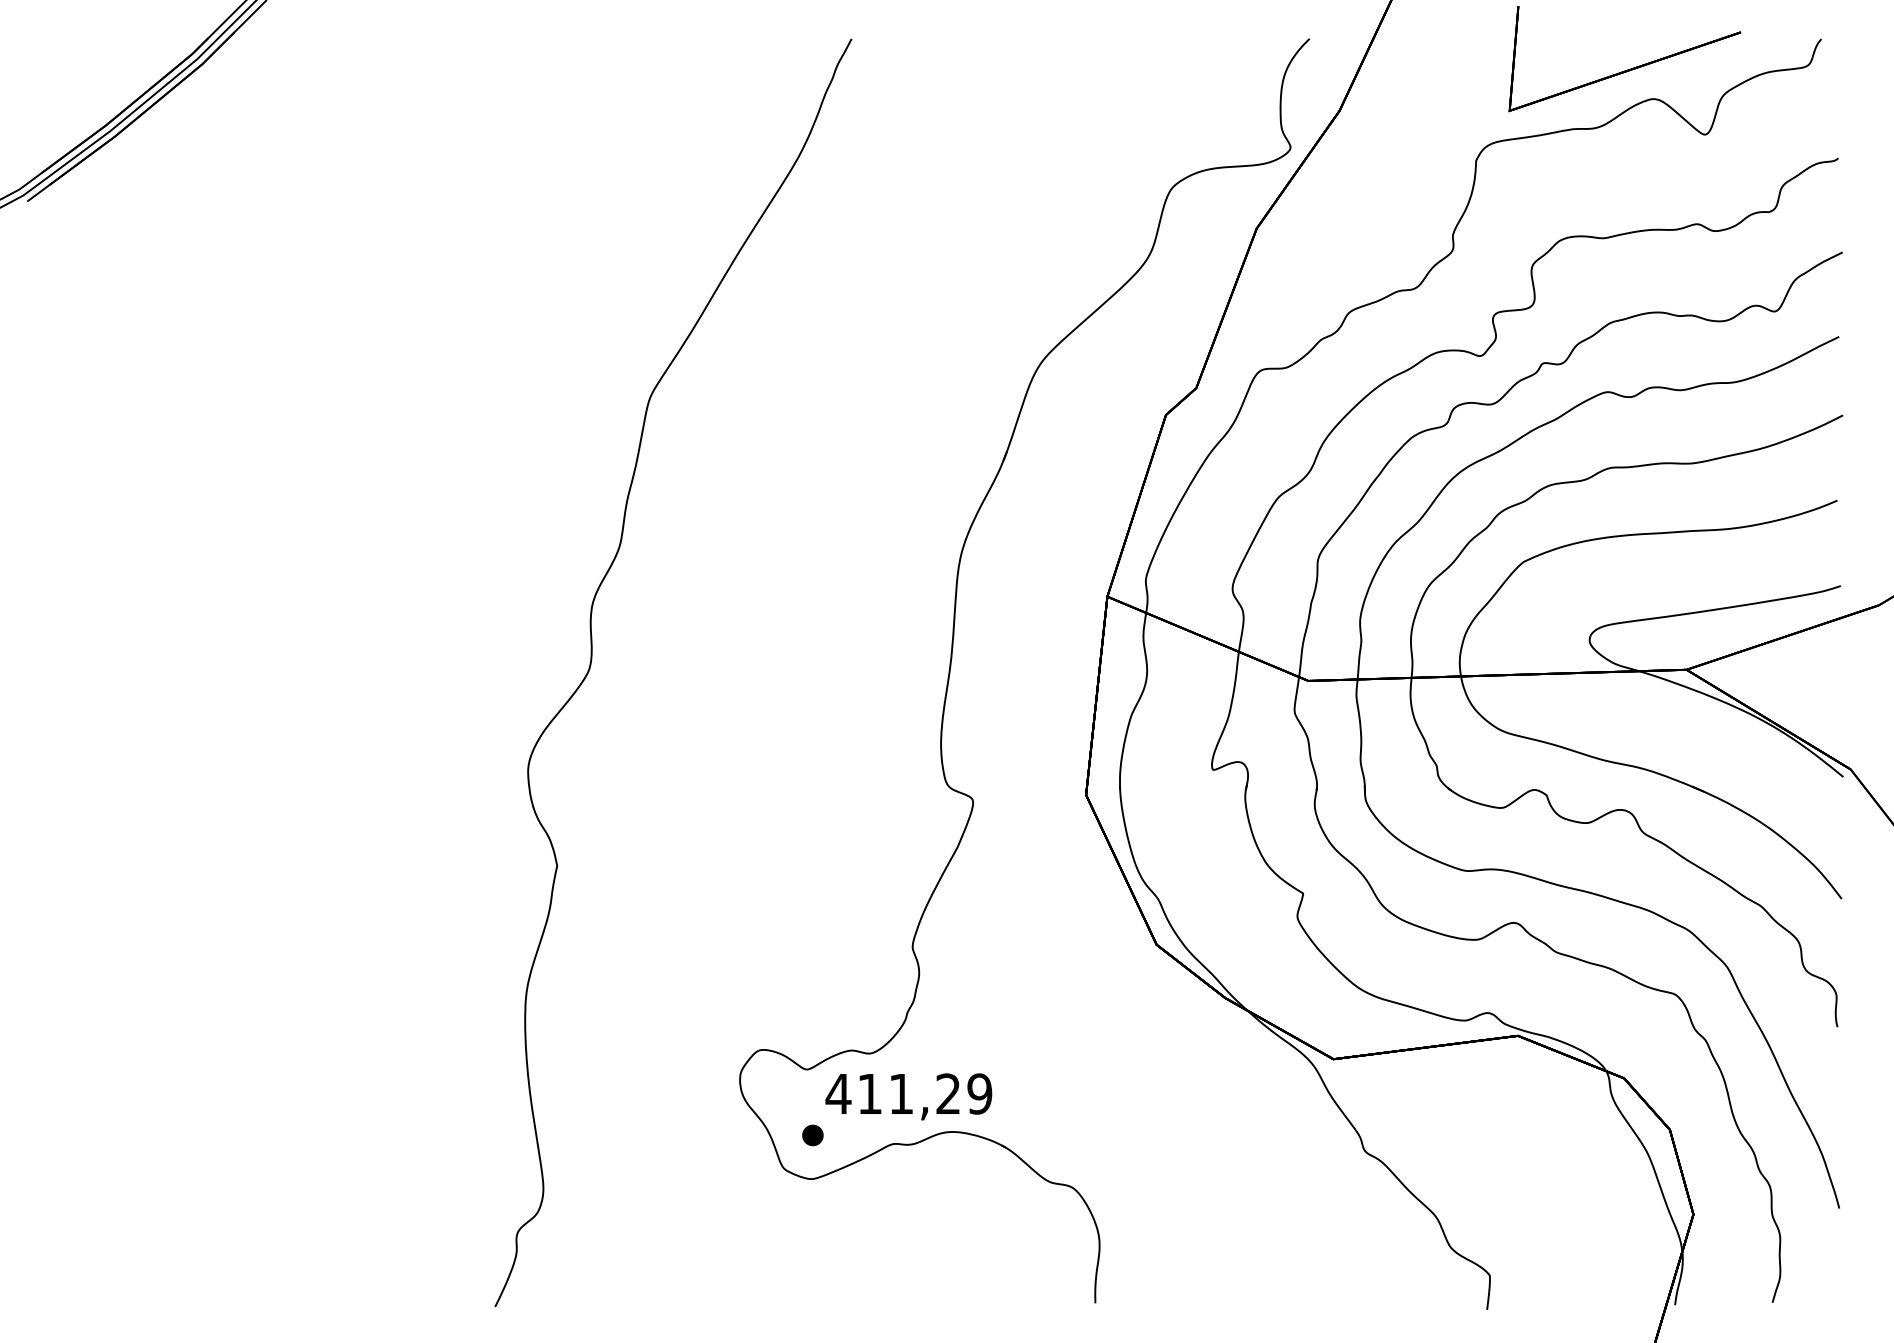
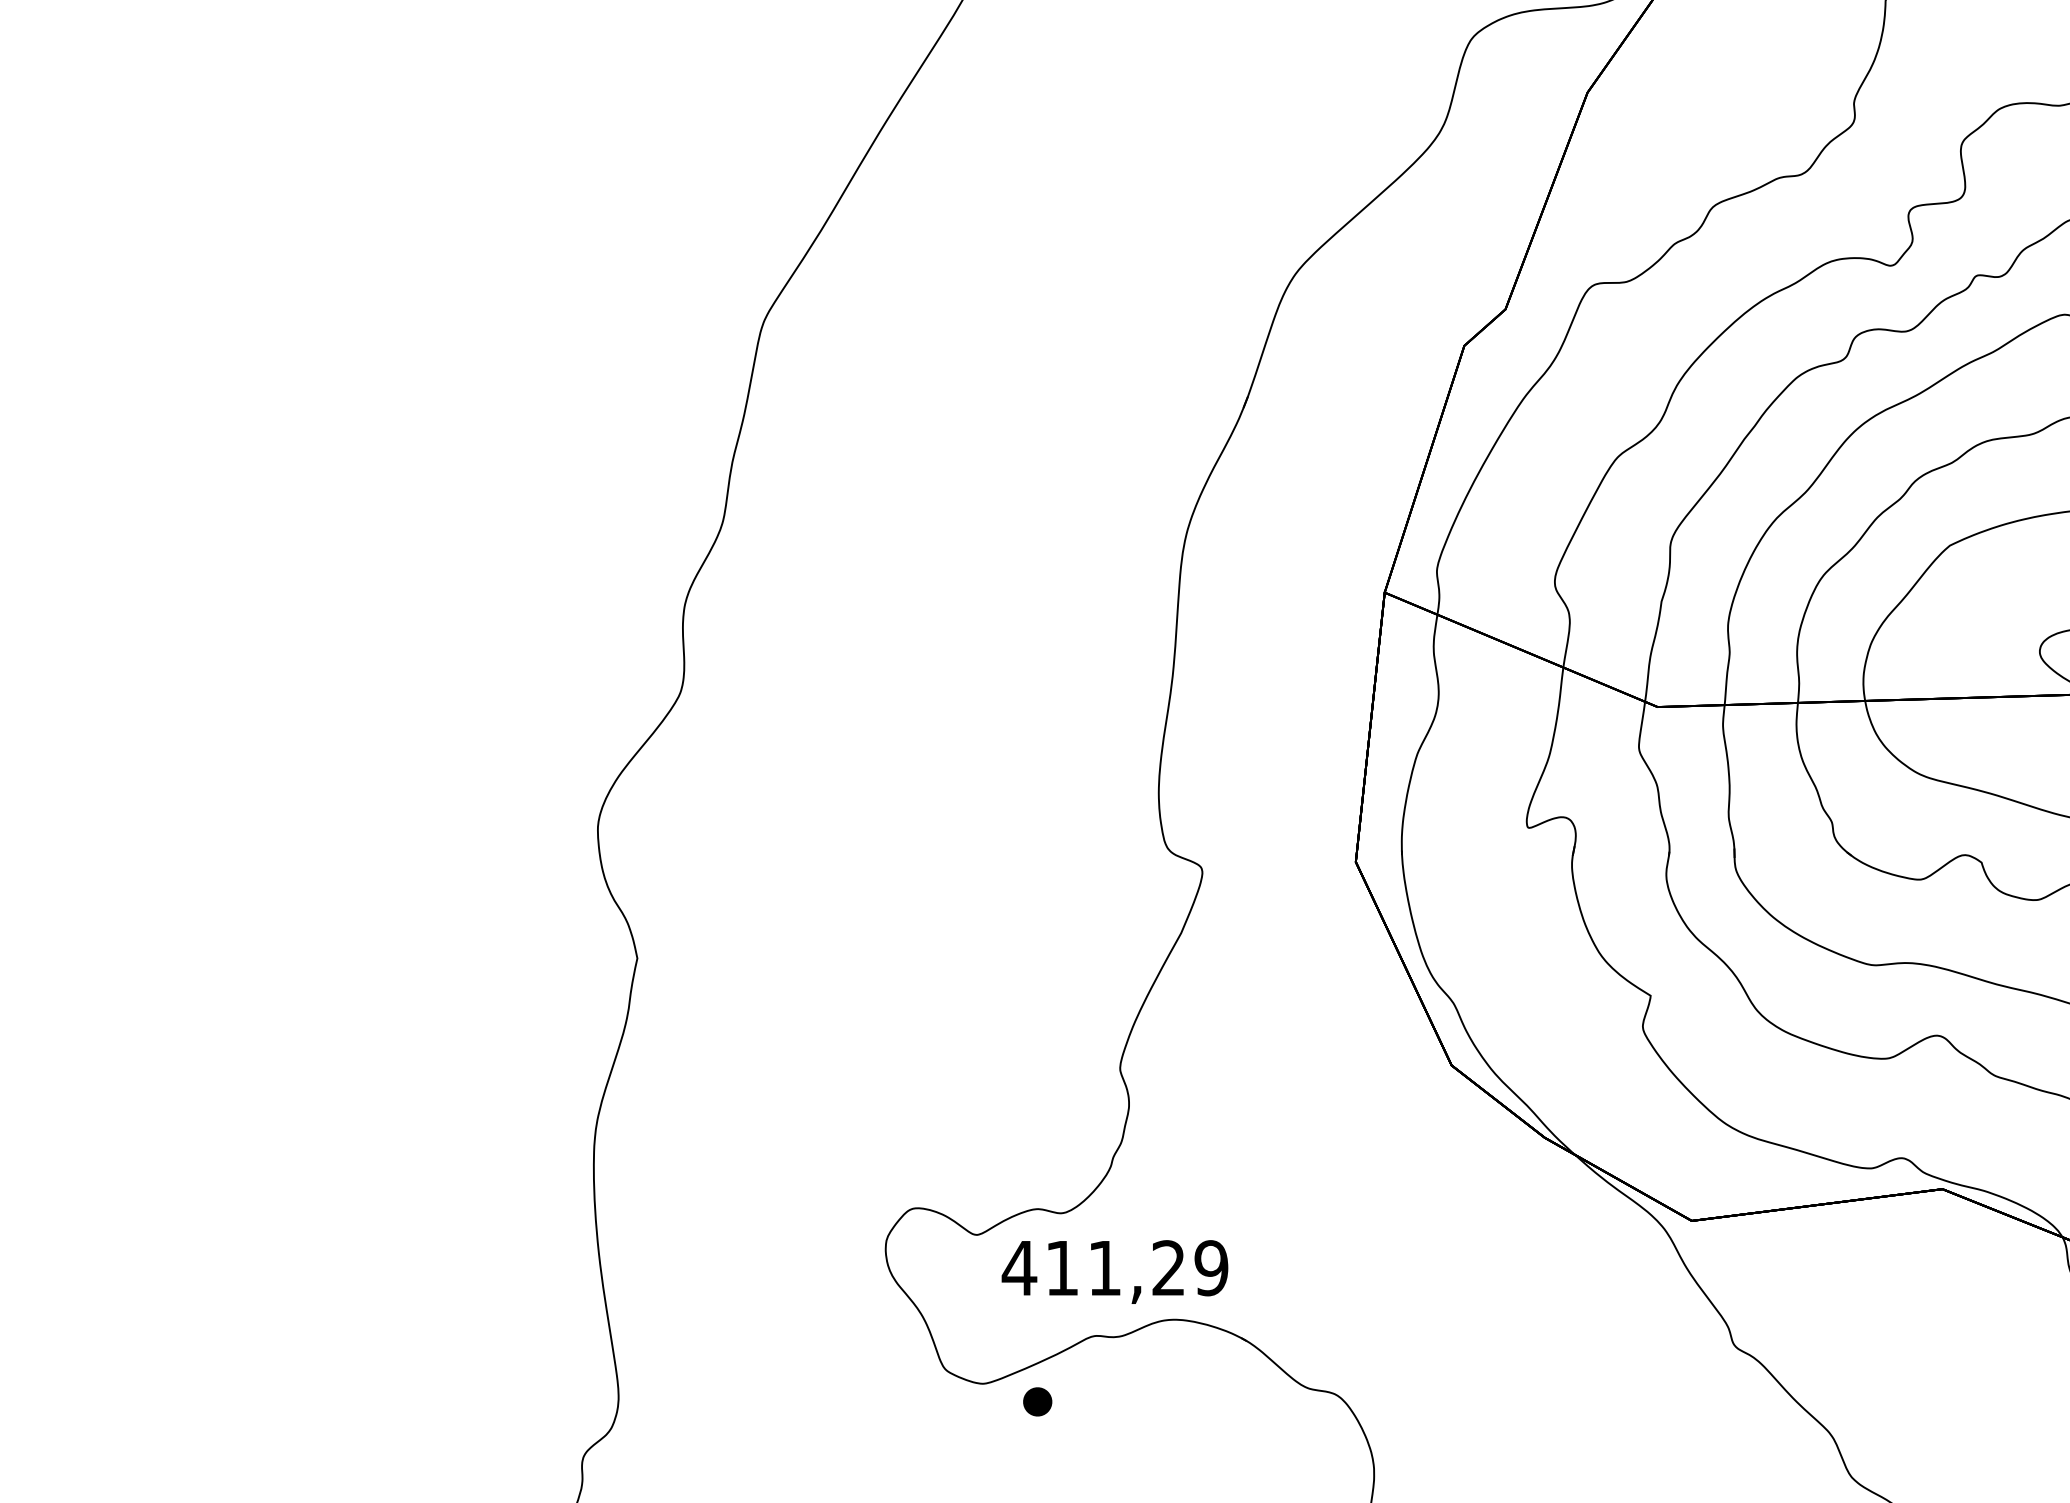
part: (812, 1135) -> (1037, 1401), moved

